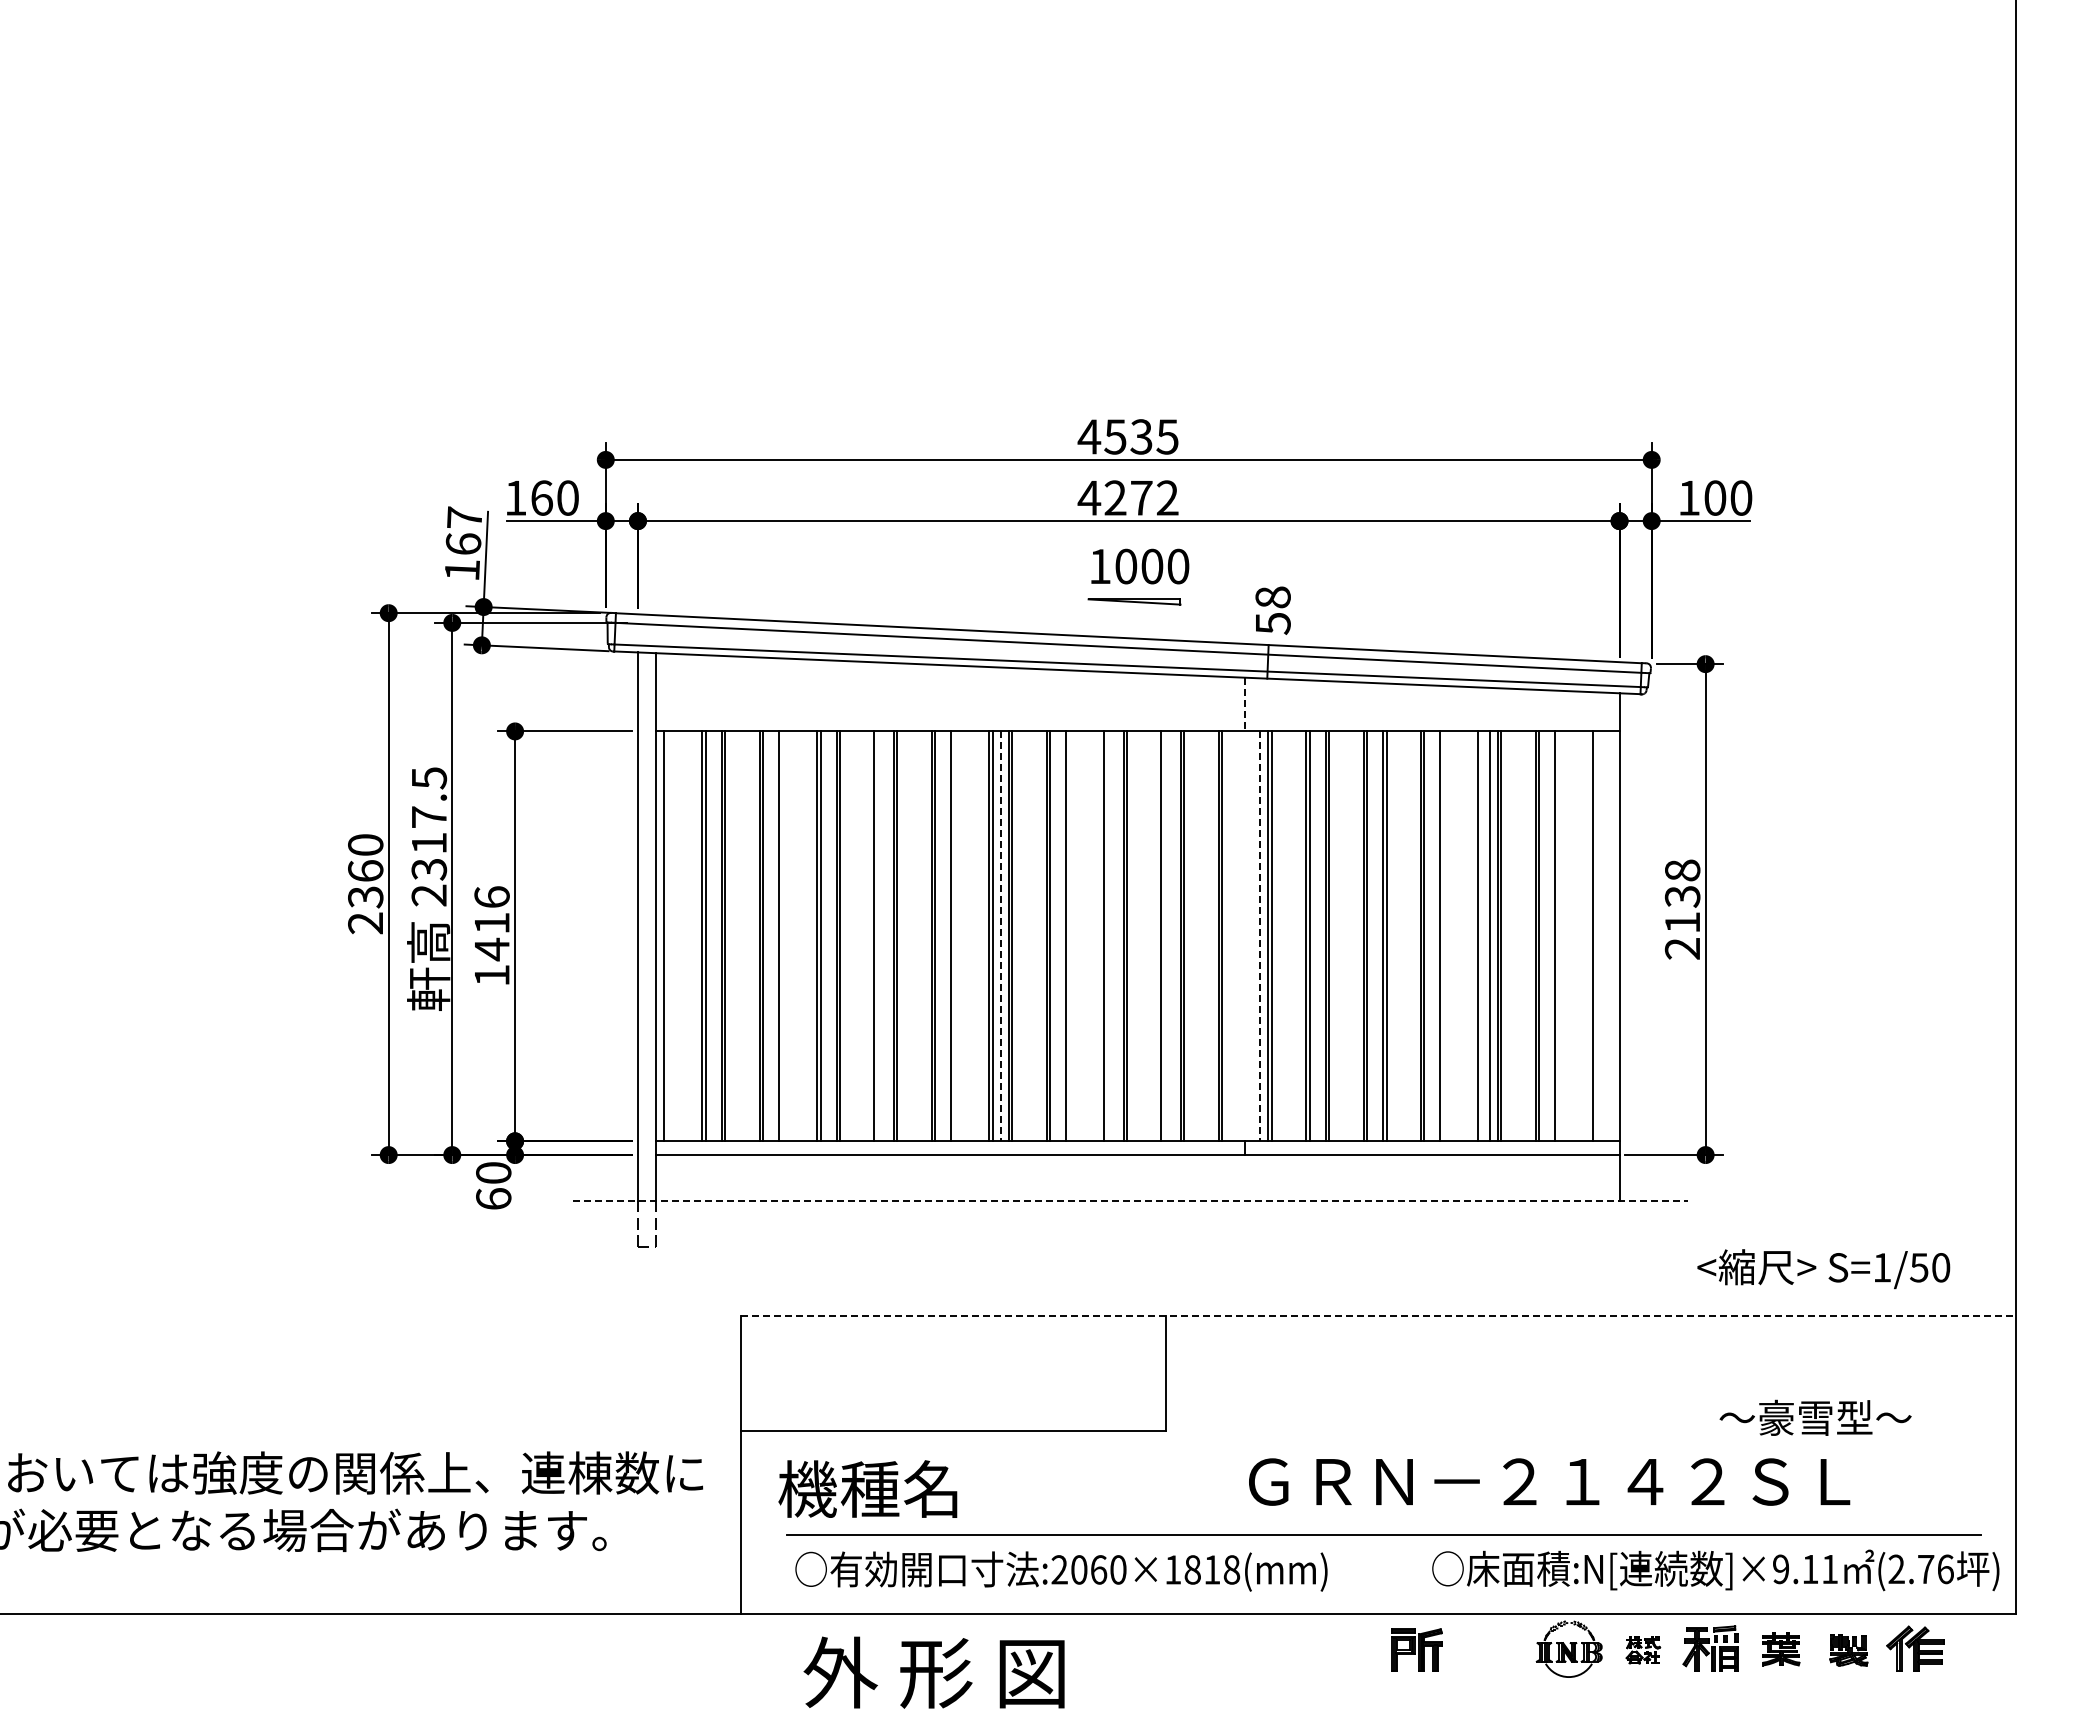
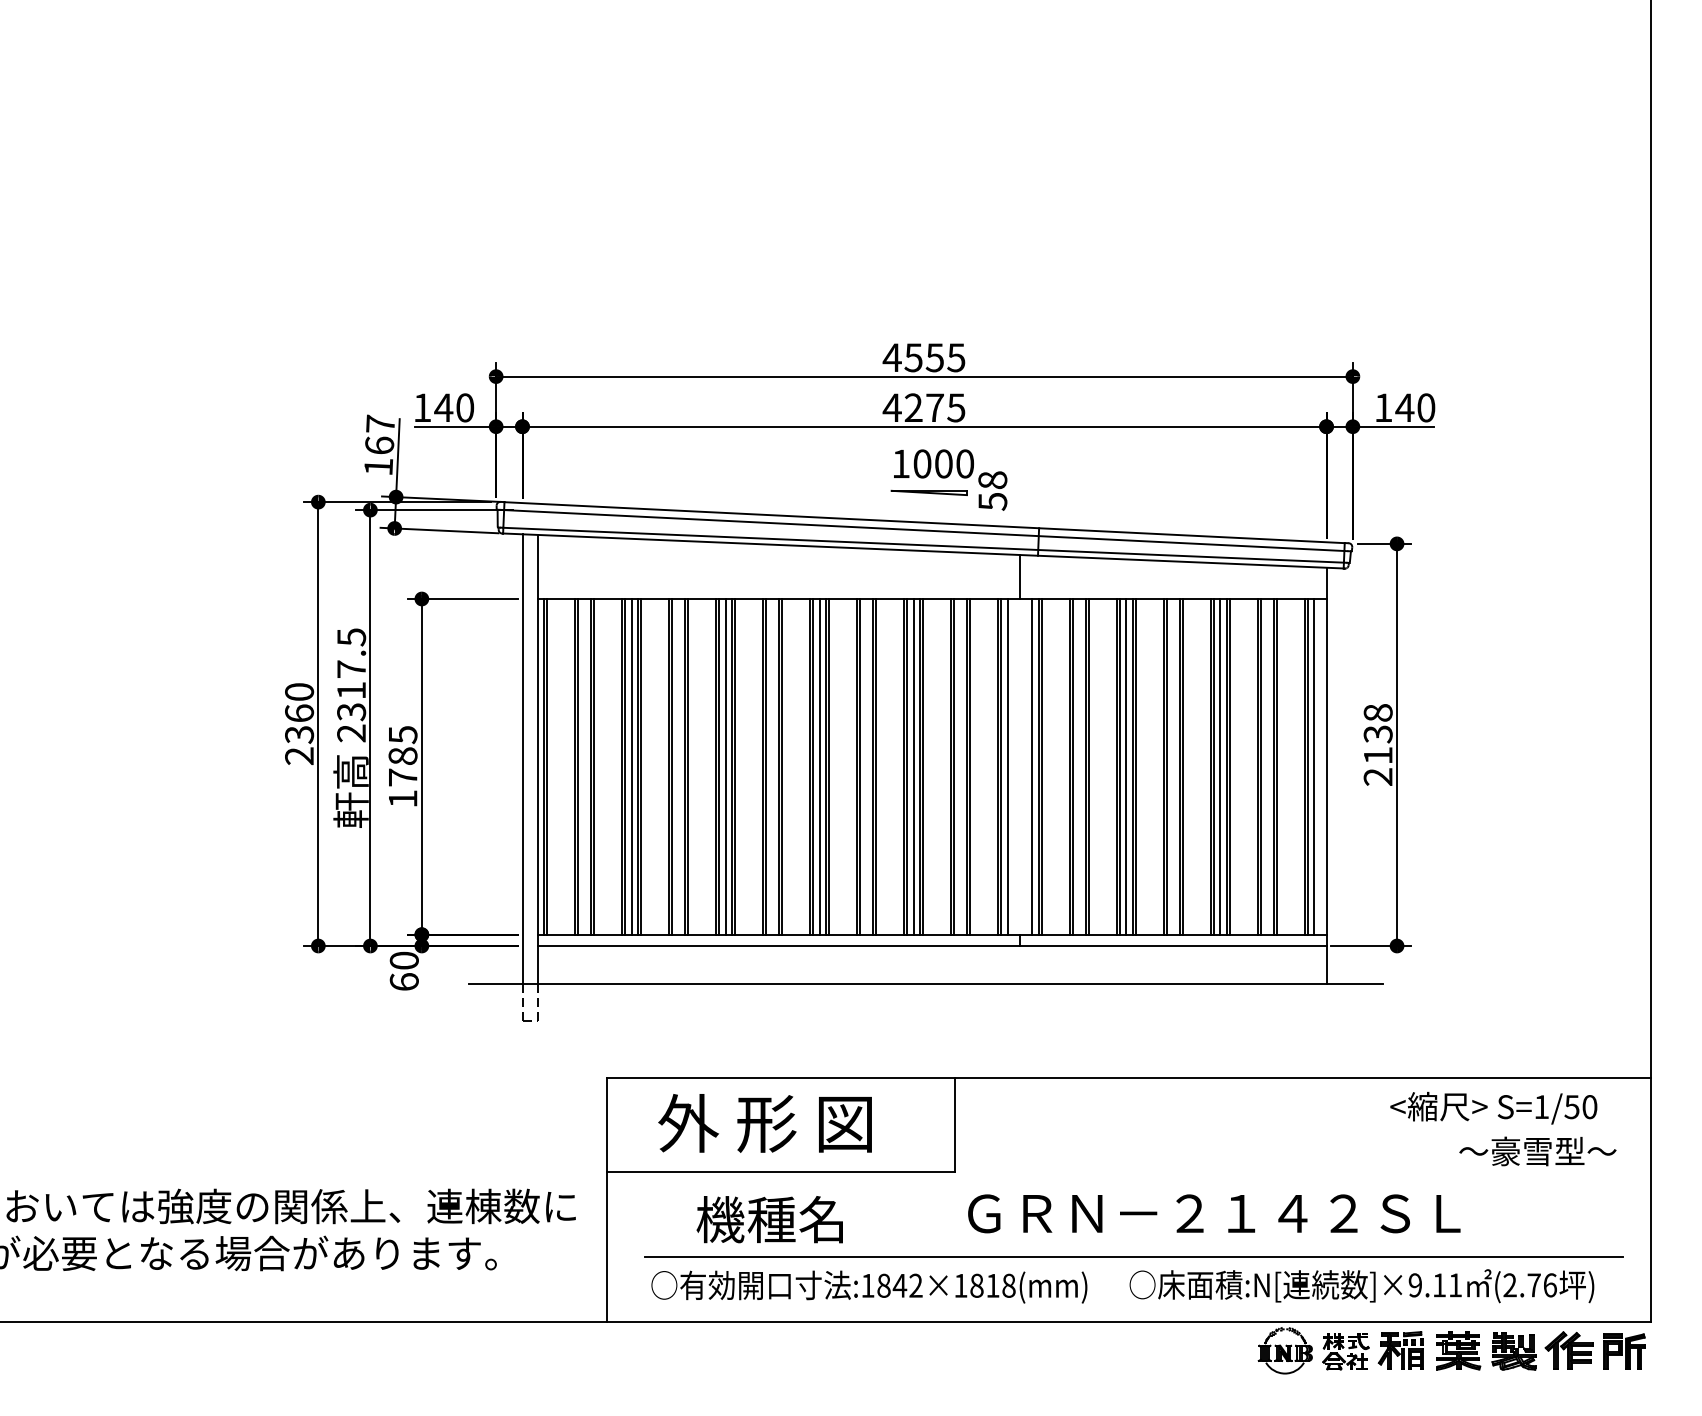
text: (1141, 436) -> (934, 357), 4535 -> 4555
text: (541, 497) -> (443, 407), 160 -> 140
text: (1167, 497) -> (956, 407), 4272 -> 4275
text: (1714, 497) -> (1404, 407), 100 -> 140
text: (1272, 610) -> (992, 490), moved
line: (1245, 704) -> (1020, 576), dashed -> solid
text: (491, 923) -> (402, 756), 1416 -> 1785
line: (667, 936) -> (546, 766), added
line: (771, 936) -> (631, 766), added
line: (782, 936) -> (640, 766), added
line: (877, 936) -> (718, 766), added
line: (885, 936) -> (725, 766), added
line: (954, 936) -> (781, 766), added
line: (1000, 936) -> (819, 766), dashed -> solid
line: (1069, 936) -> (875, 766), added
line: (1107, 936) -> (907, 766), added
line: (1115, 936) -> (913, 766), added
line: (1164, 936) -> (953, 766), added
line: (1230, 936) -> (1007, 766), added
line: (1260, 936) -> (1032, 766), dashed -> solid
line: (1375, 936) -> (1126, 766), added
line: (1443, 936) -> (1182, 766), added
line: (1481, 936) -> (1213, 766), added
line: (1558, 936) -> (1276, 766), added
line: (1596, 936) -> (1307, 766), added
line: (1604, 936) -> (1314, 766), added
line: (1130, 1201) -> (925, 984), dashed -> solid
text: (1823, 1269) -> (1493, 1108), moved
line: (1378, 1315) -> (1129, 1077), dashed -> solid
text: (1815, 1417) -> (1537, 1151), moved
text: (1549, 1481) -> (1214, 1213), moved
text: (867, 1488) -> (769, 1219), moved
text: (1088, 1569) -> (891, 1285), :2060×1818(mm) -> :1842×1818(mm)
text: (1715, 1570) -> (1361, 1286), moved
part: (1416, 1649) -> (1623, 1350), moved
part: (1781, 1649) -> (1459, 1350), size x1.43
part: (1643, 1650) -> (1346, 1351), size x1.67
part: (1848, 1650) -> (1514, 1351), size x1.43
text: (933, 1672) -> (764, 1123), moved

